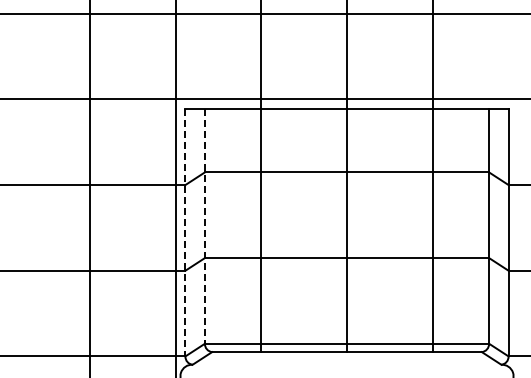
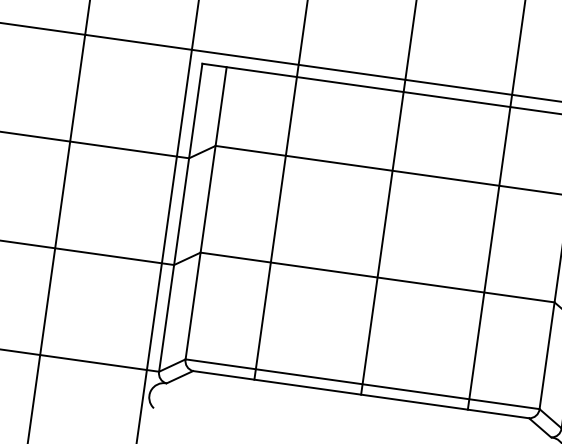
line: (204, 226) -> (205, 213), dashed -> solid
line: (185, 232) -> (180, 217), dashed -> solid

